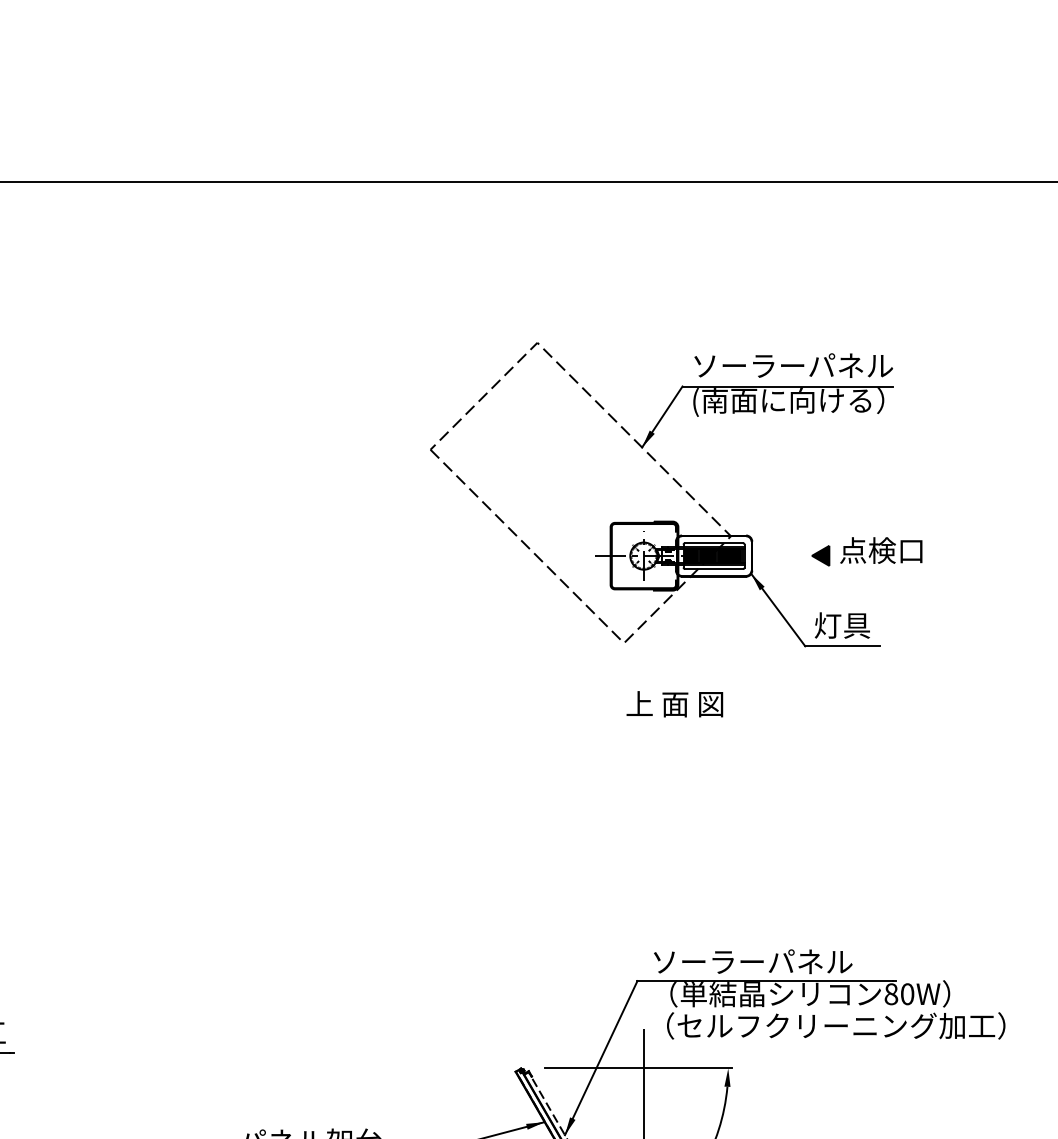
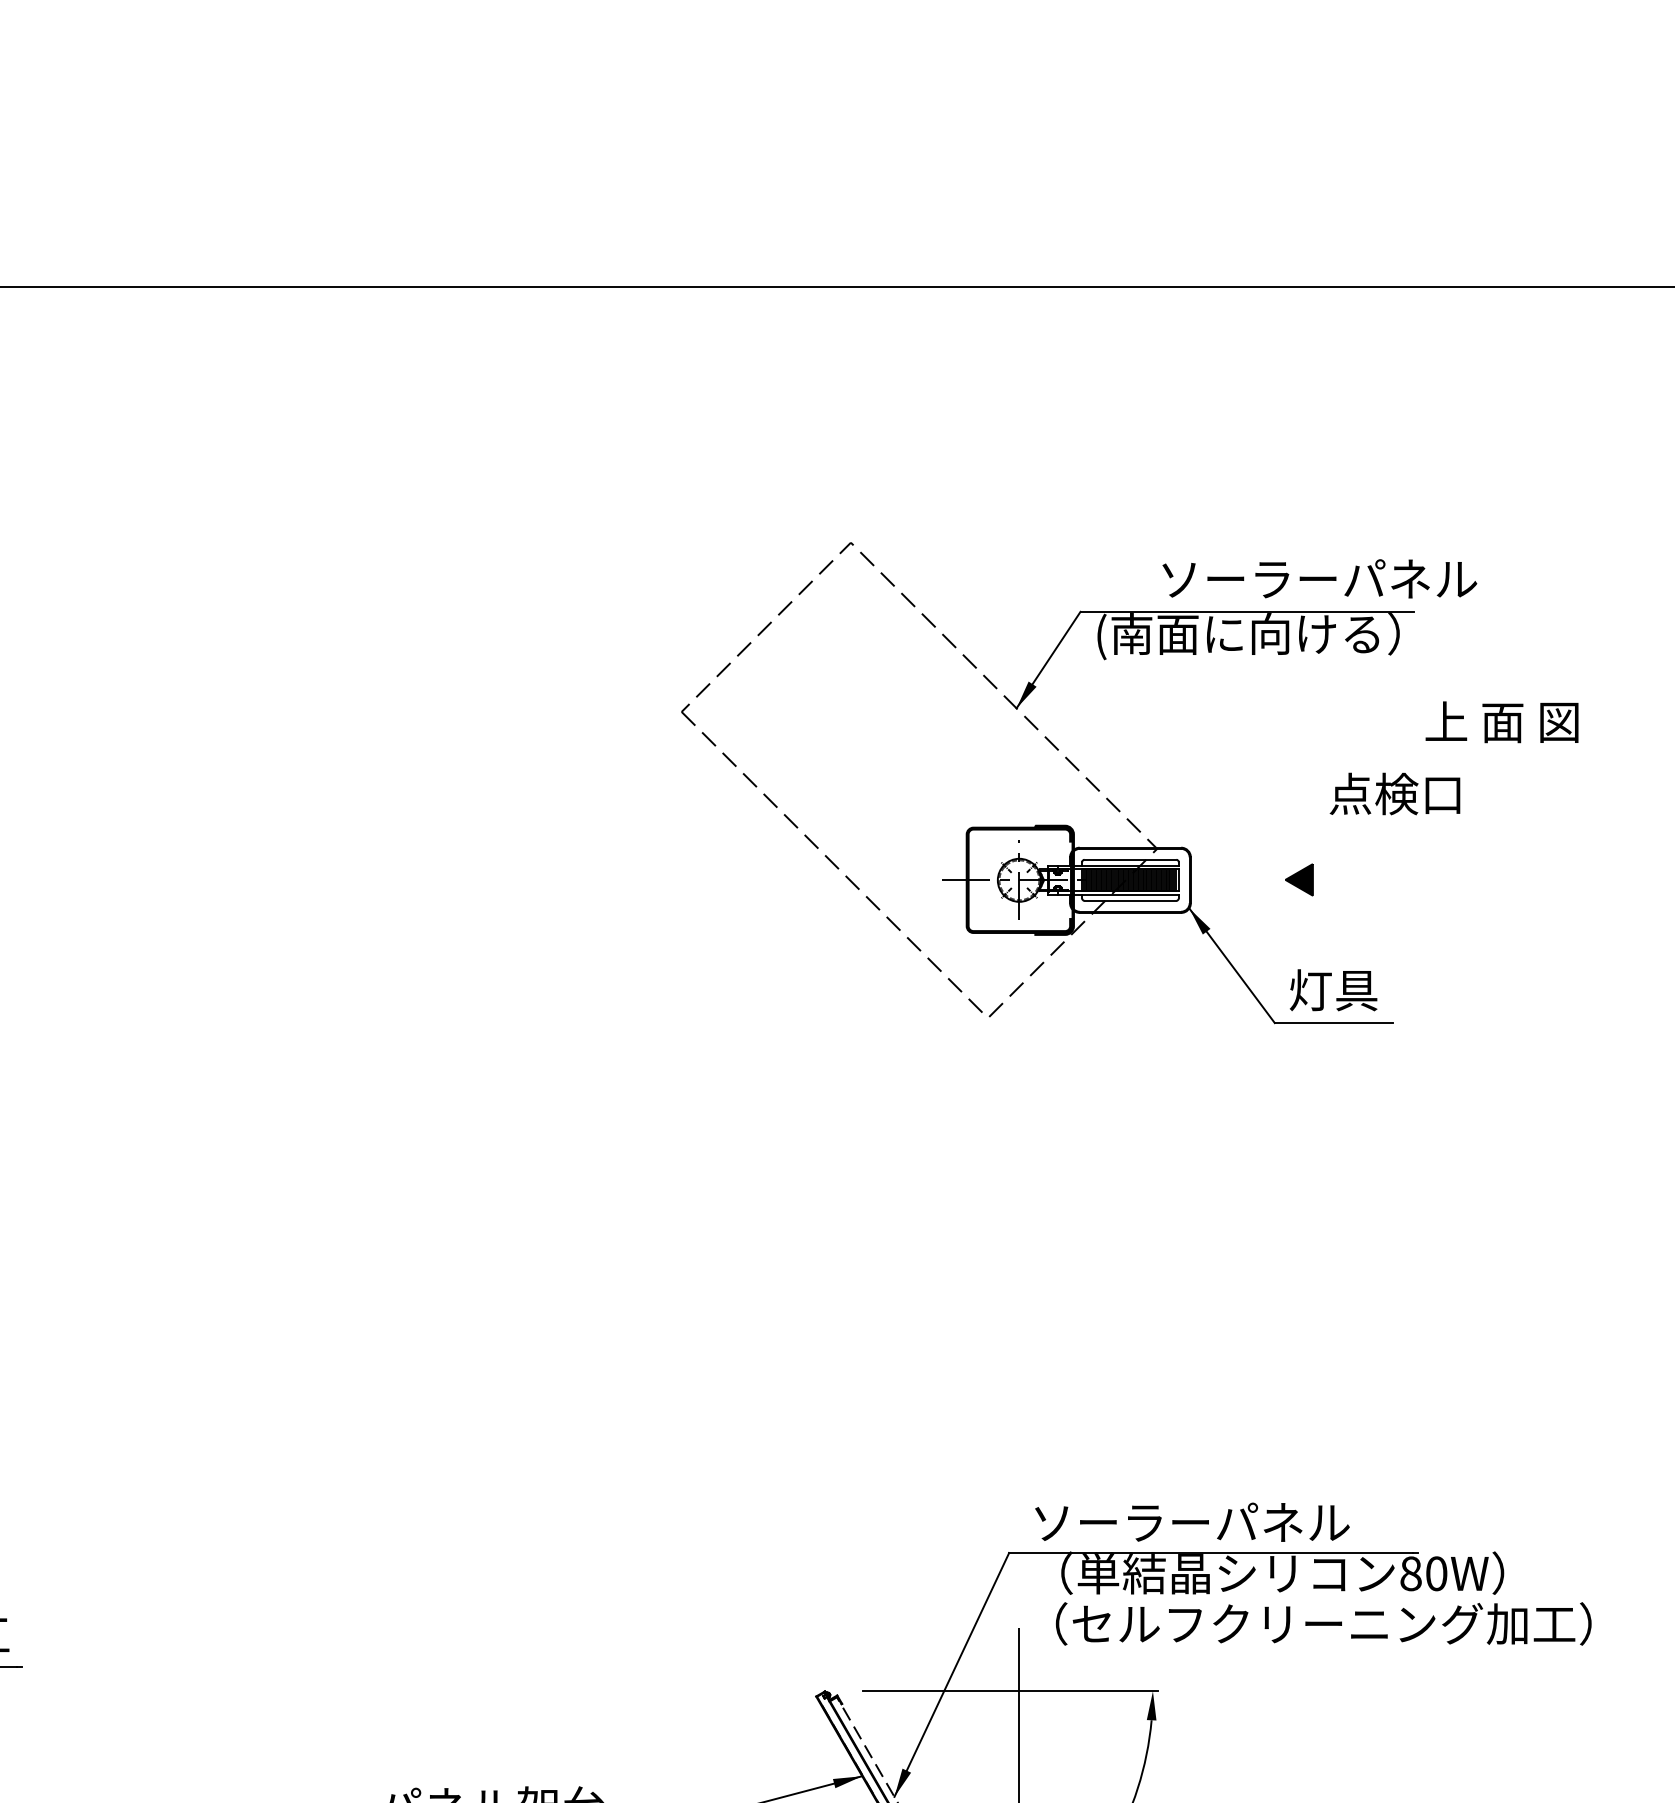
text: (793, 365) -> (1319, 578), moved
text: (881, 550) -> (1395, 793), moved
text: (674, 704) -> (1501, 722), moved

